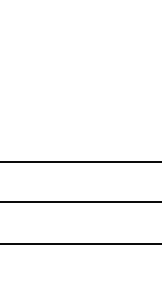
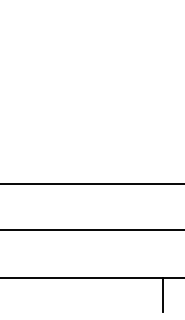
line: (142, 258) -> (162, 294), added

